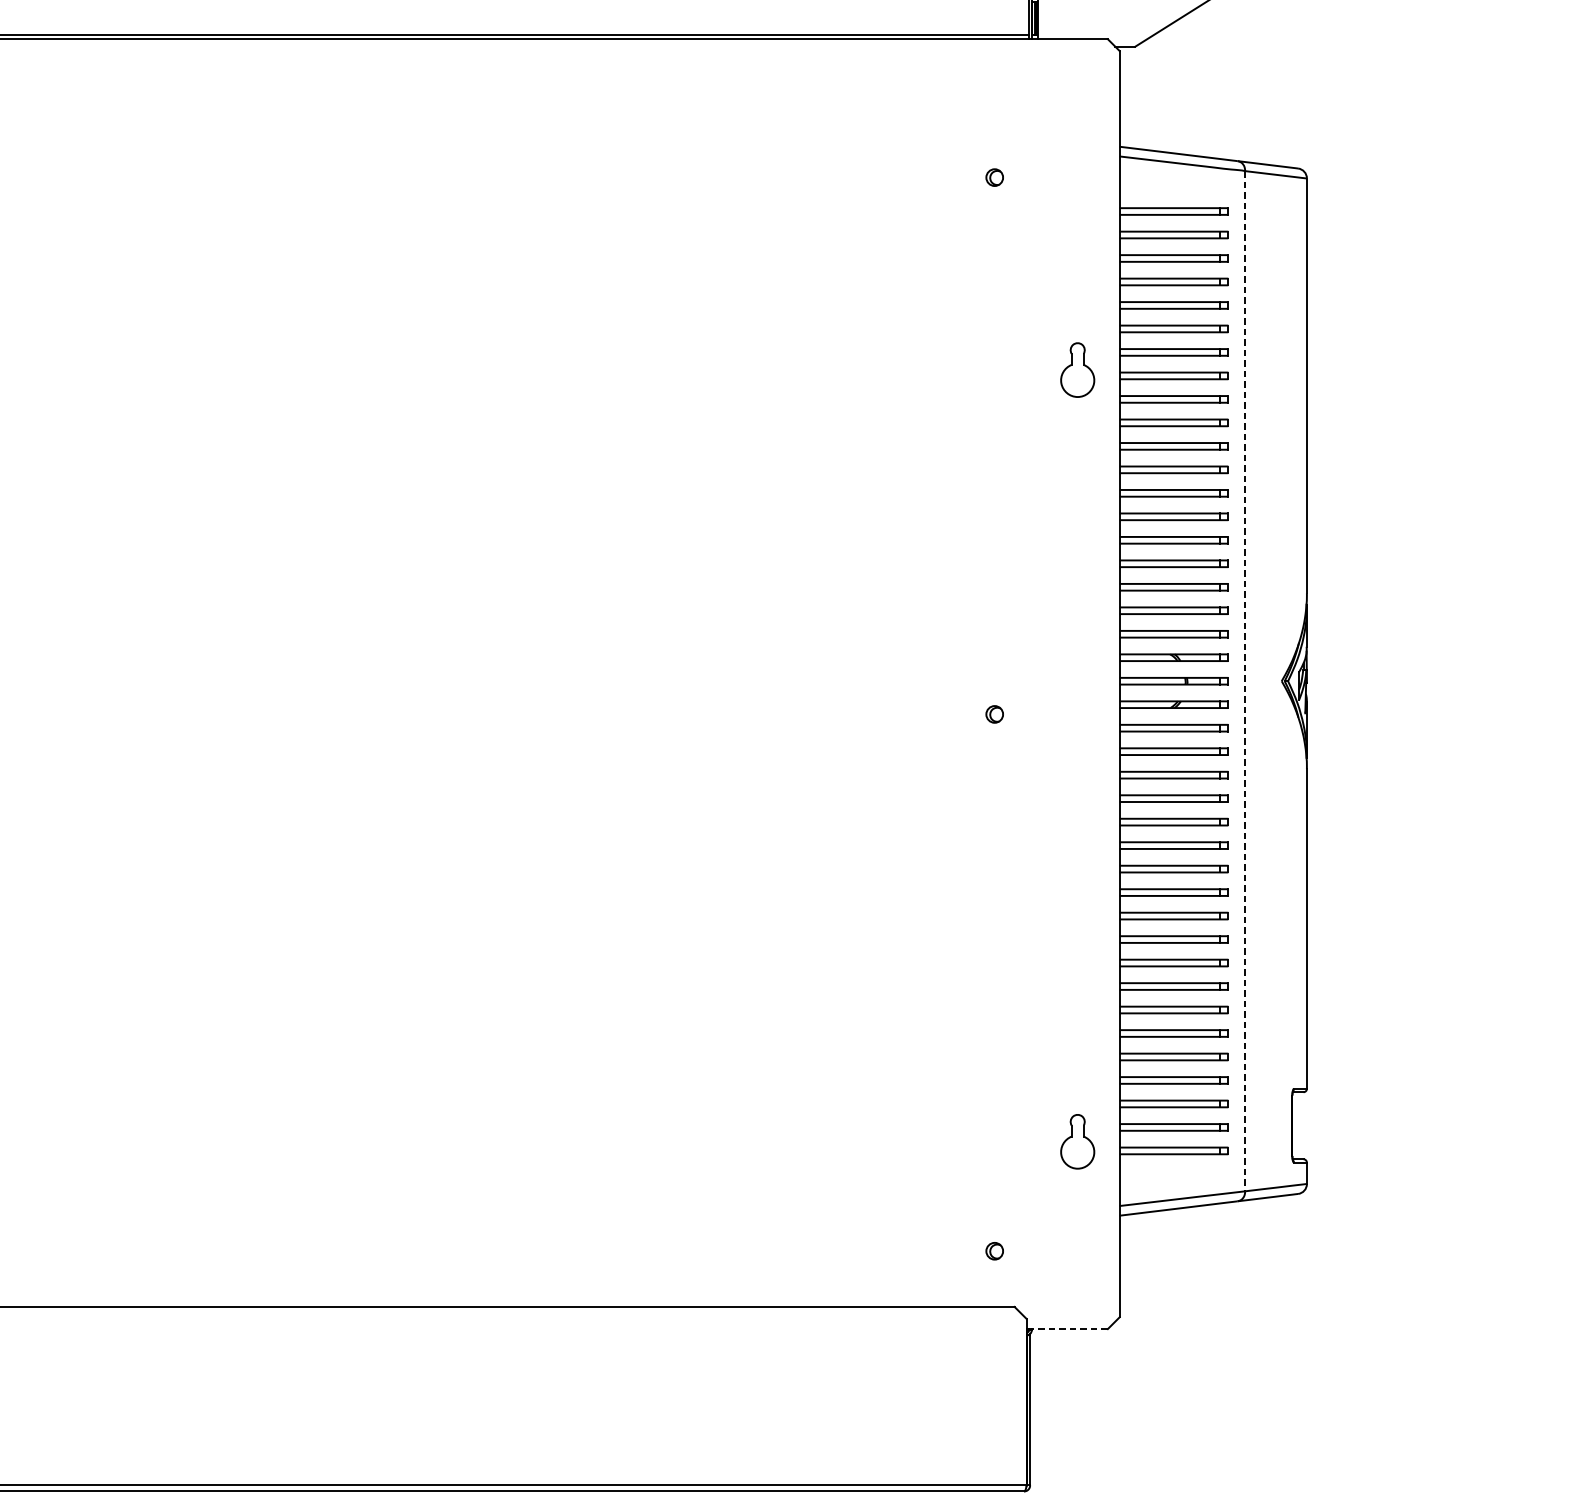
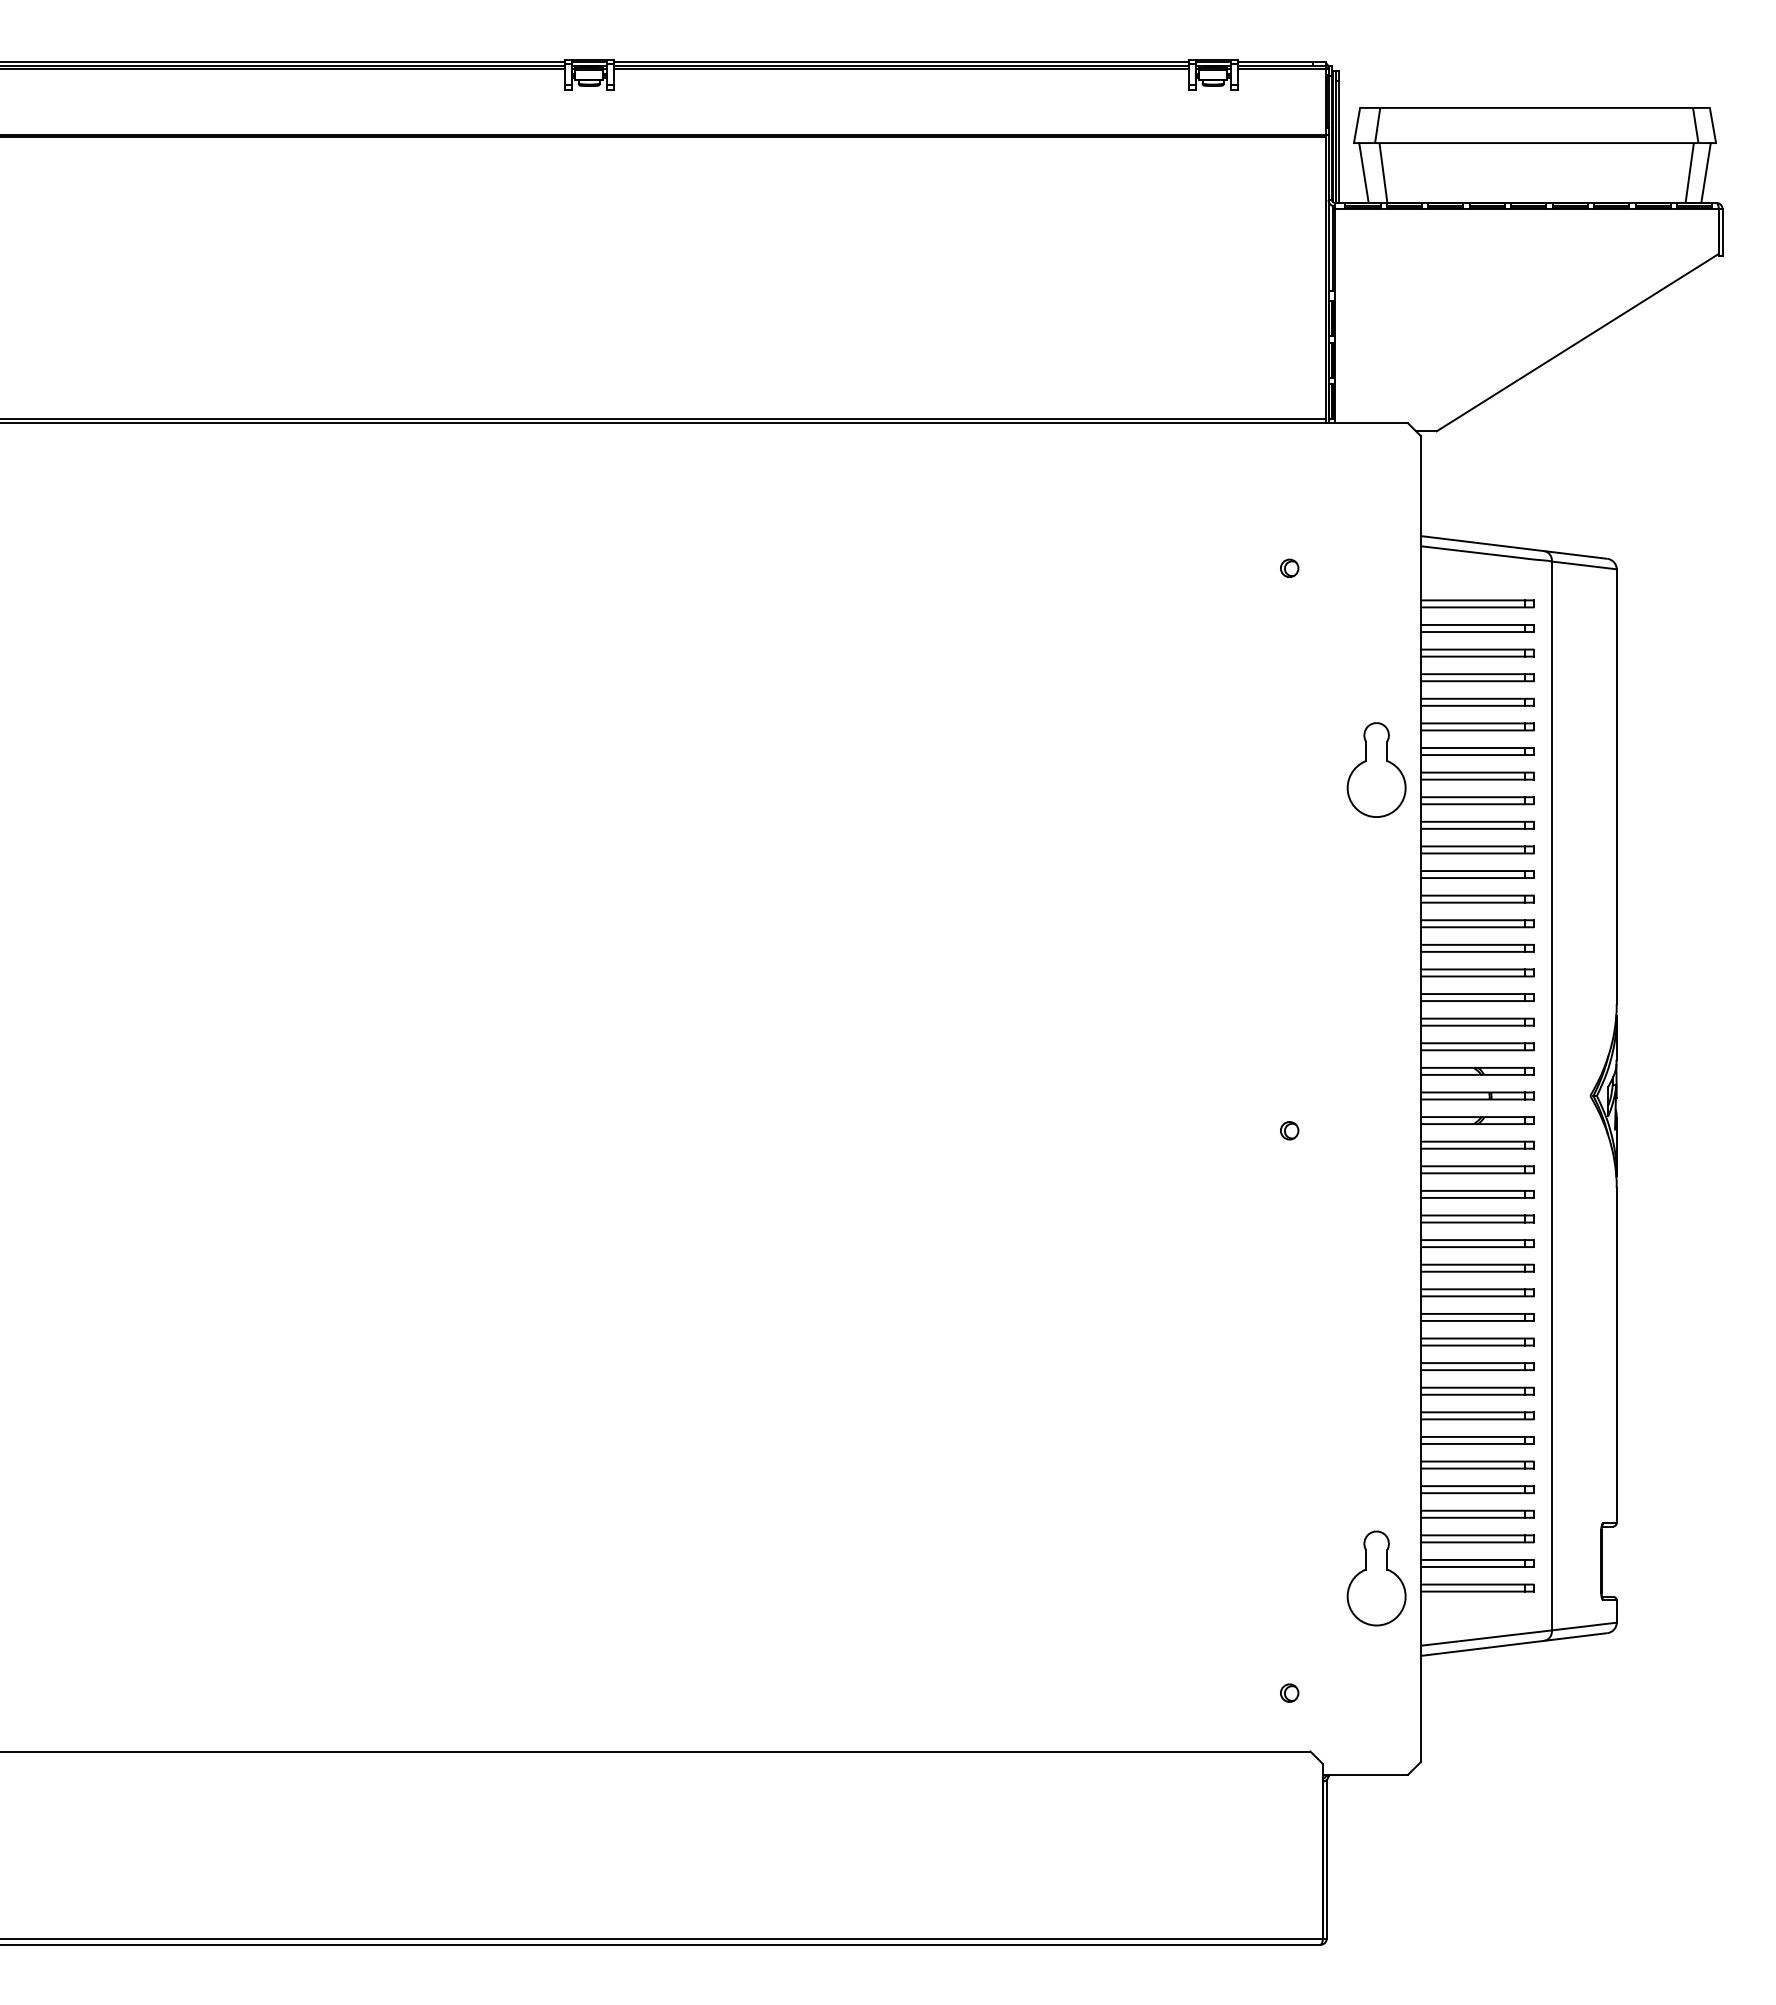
part: (1077, 369) -> (1376, 769), size x1.67
line: (1245, 681) -> (1552, 1096), dashed -> solid
part: (1077, 1141) -> (1376, 1578), size x1.67
line: (1067, 1328) -> (1365, 1774), dashed -> solid

